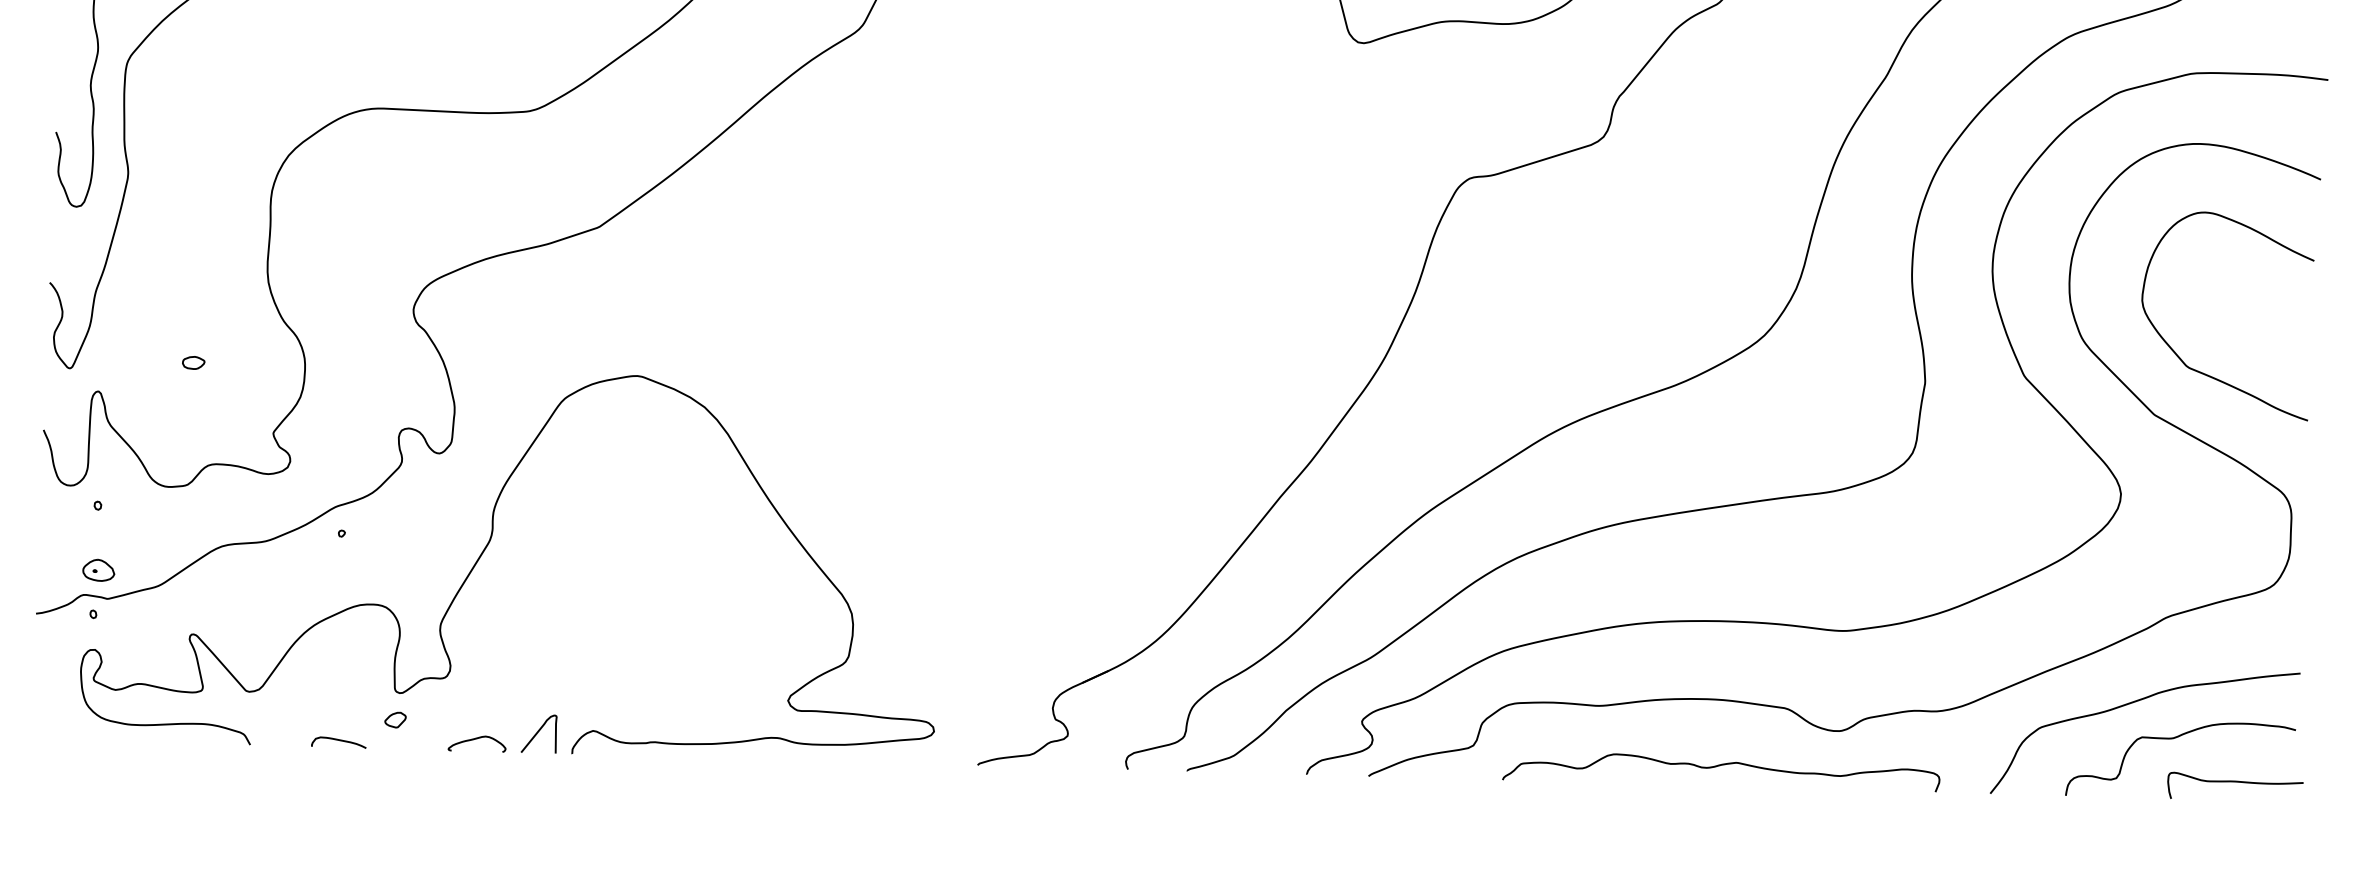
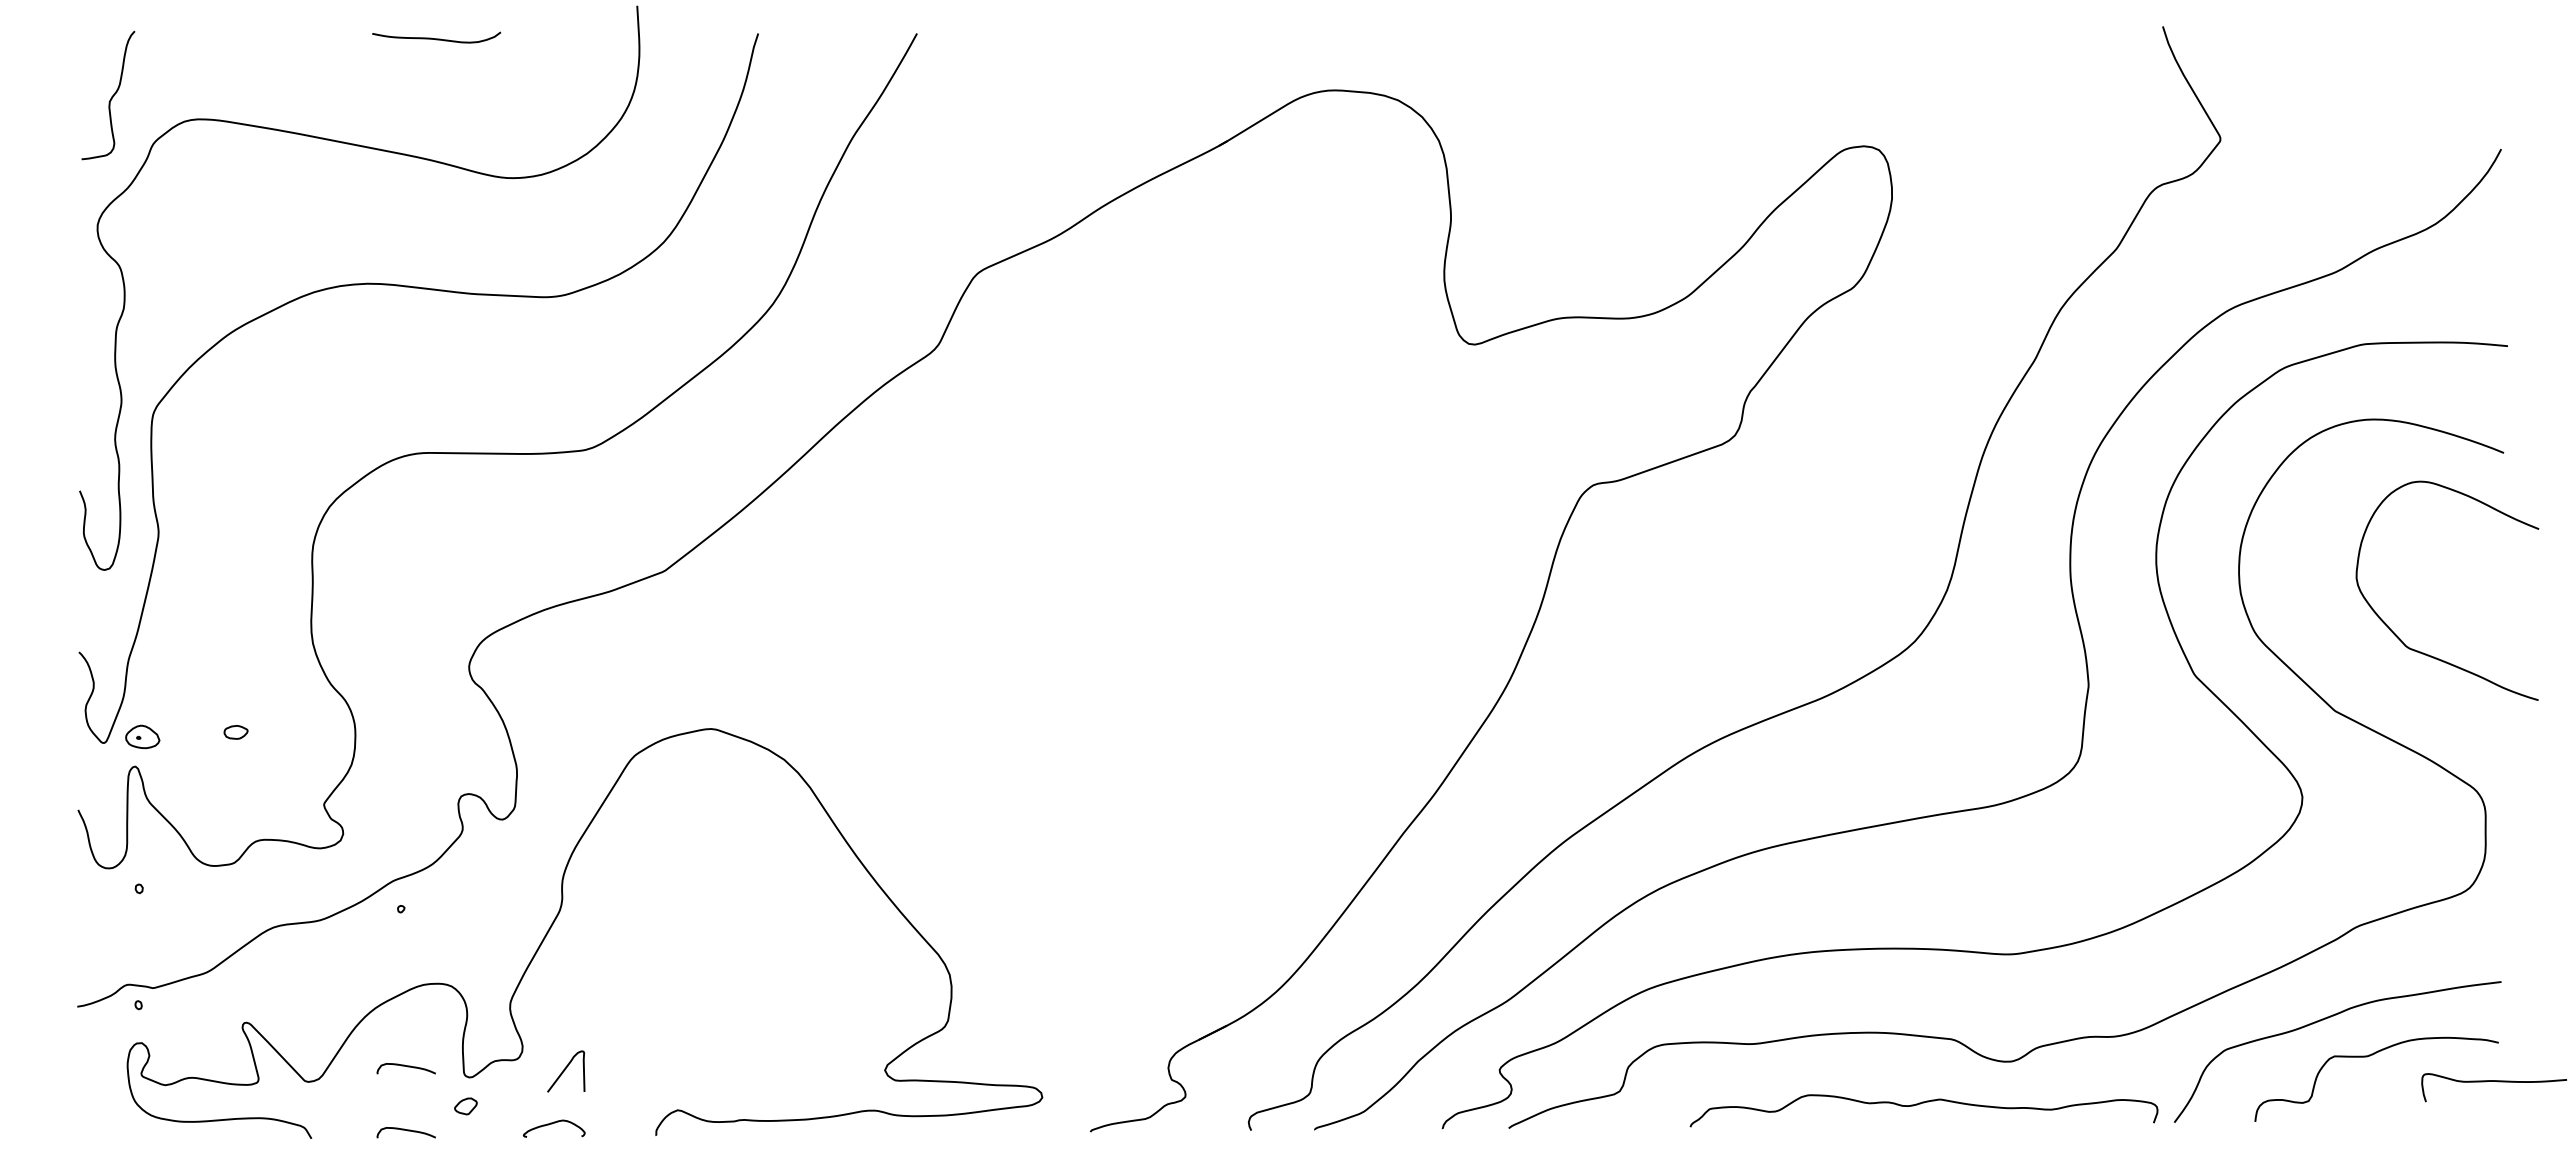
curve: (2204, 373) -> (2426, 653), moved
part: (98, 569) -> (142, 736), moved
curve: (340, 680) -> (405, 1066), added
curve: (538, 732) -> (565, 1070), moved
curve: (1718, 766) -> (1920, 1104), moved
curve: (2234, 781) -> (2493, 1081), moved

